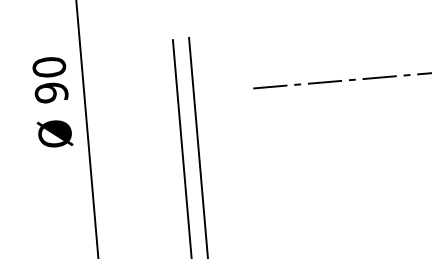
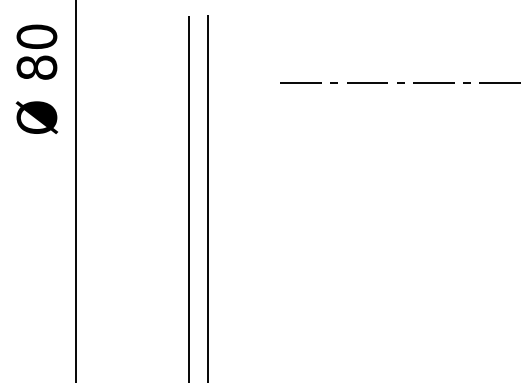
text: (51, 92) -> (36, 67), 90 -> 80

